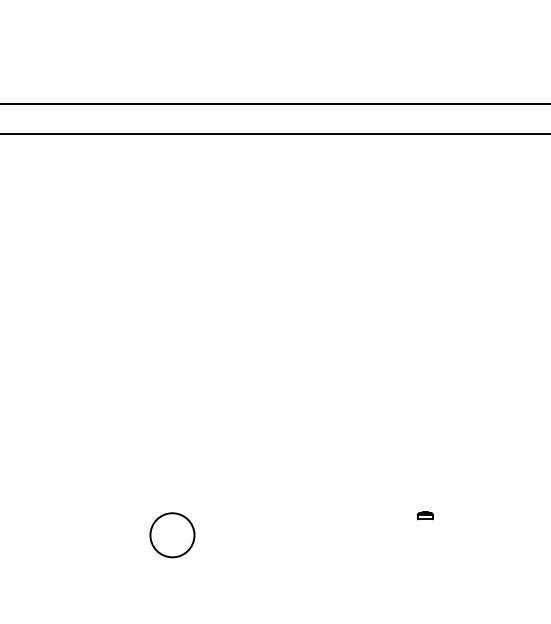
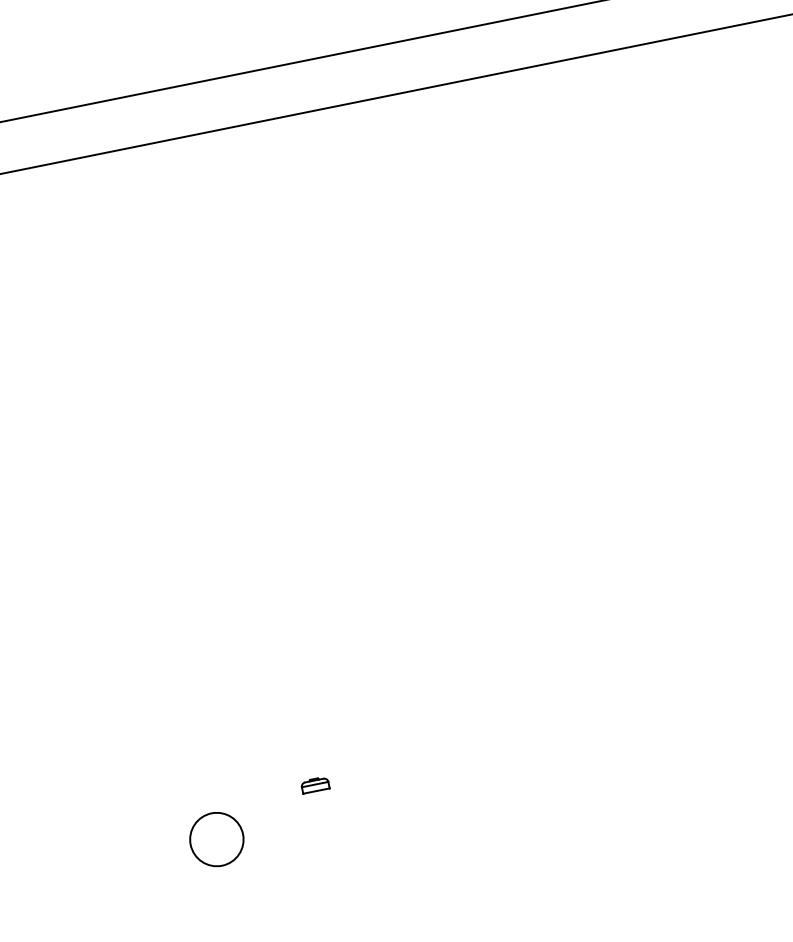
part: (424, 515) -> (313, 785), moved
circle: (172, 535) -> (216, 839), size x0.7

